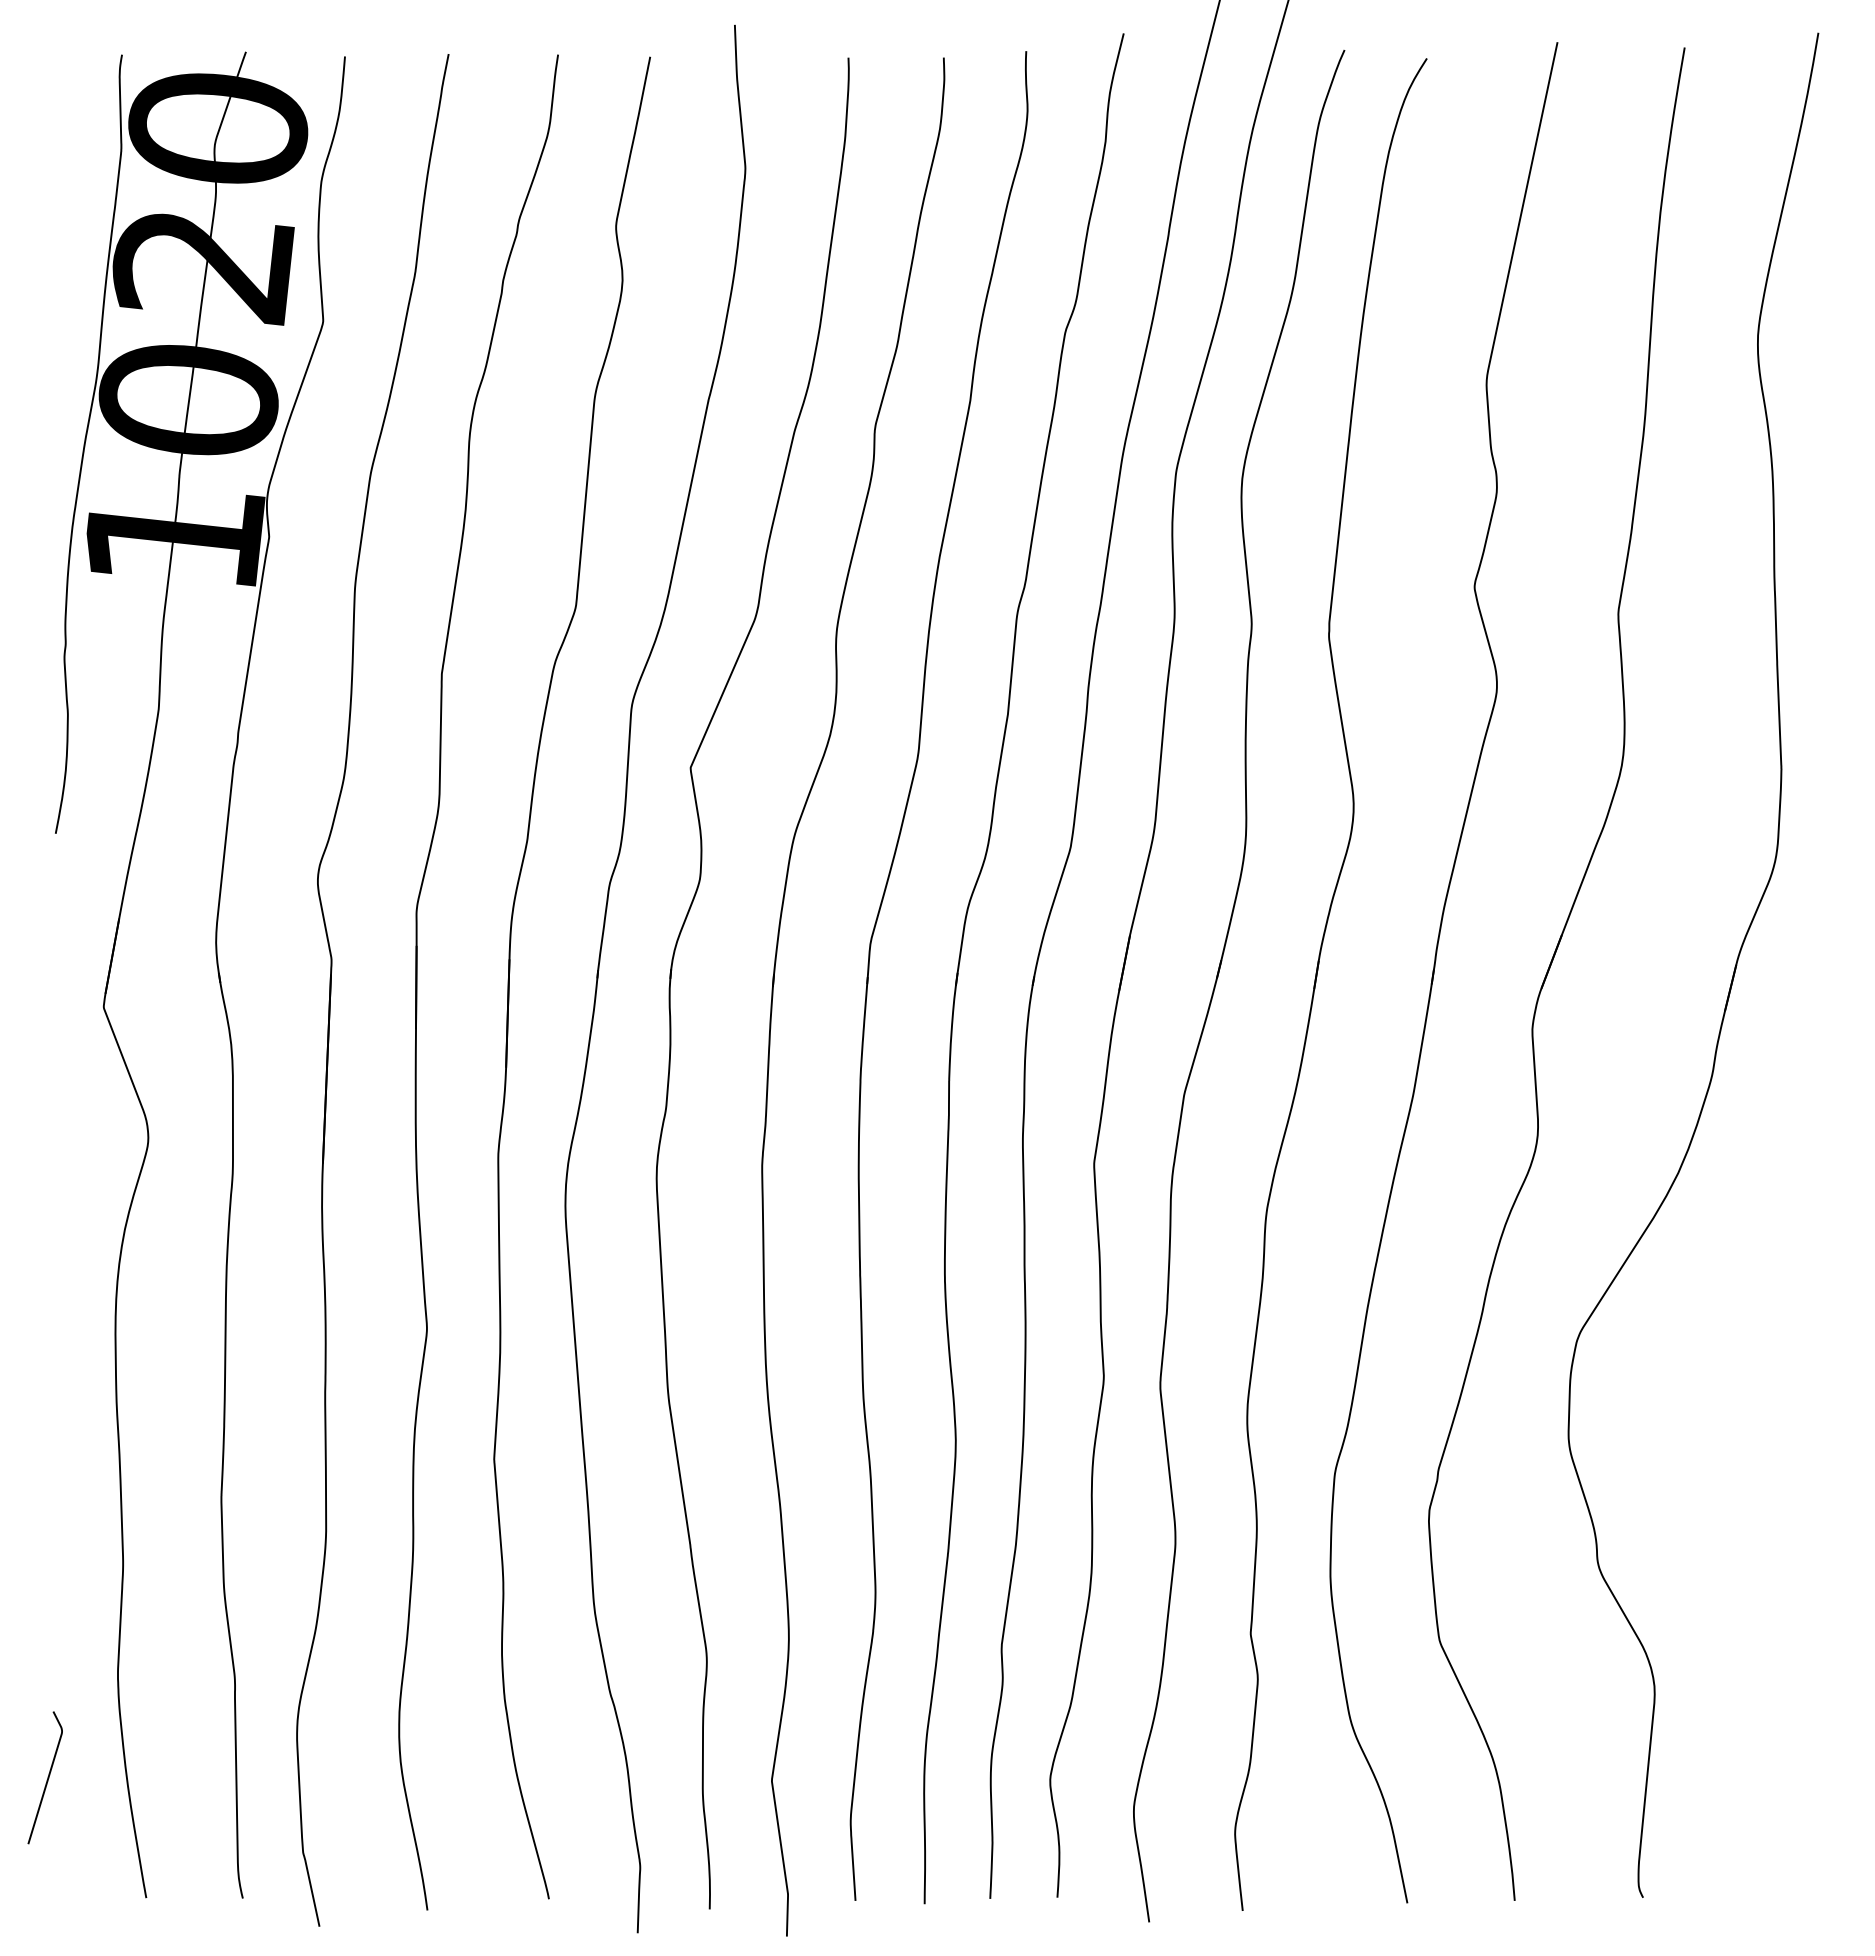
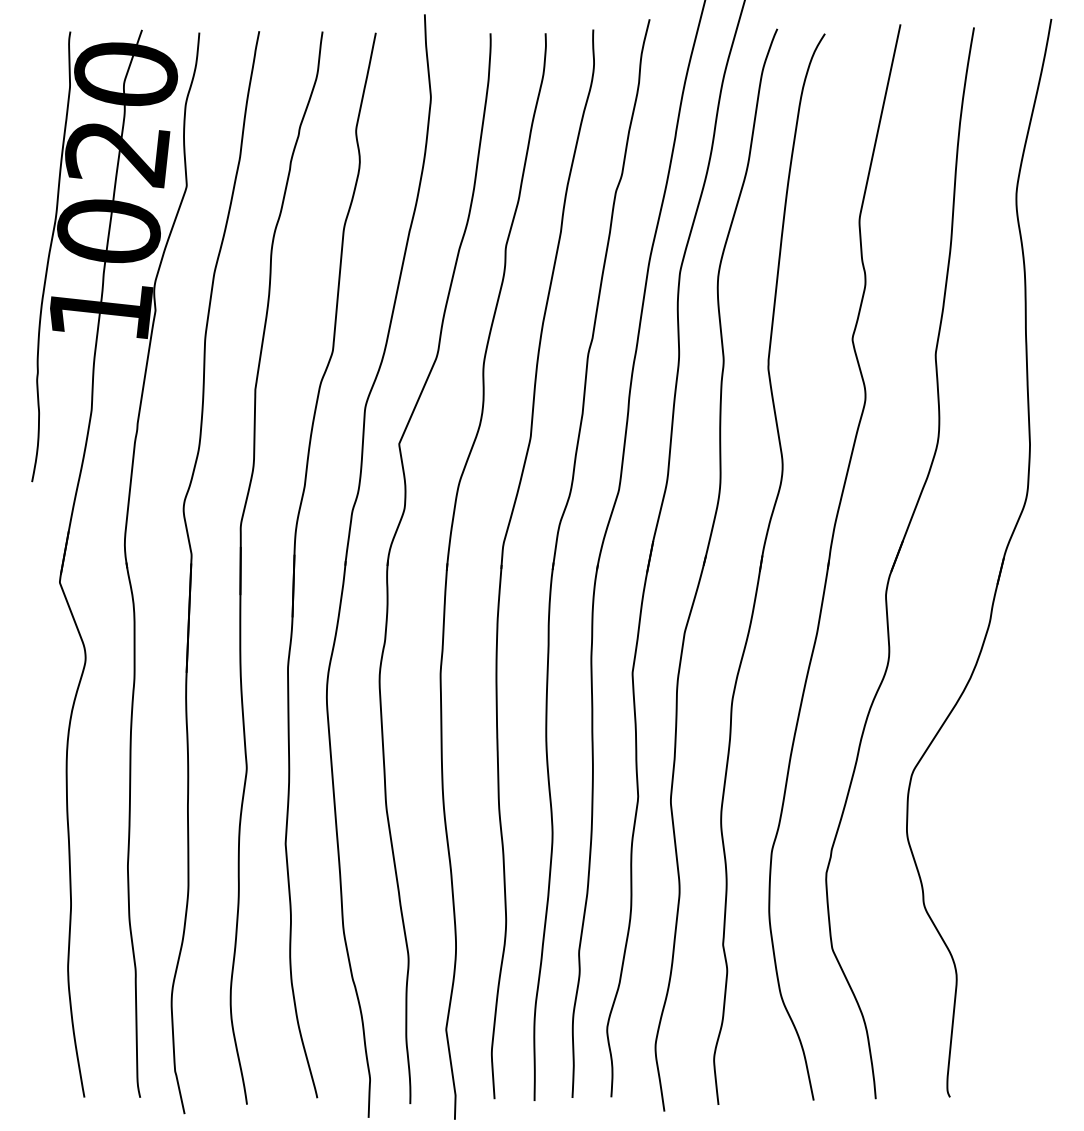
curve: (46, 1778) -> (26, 1028), removed

